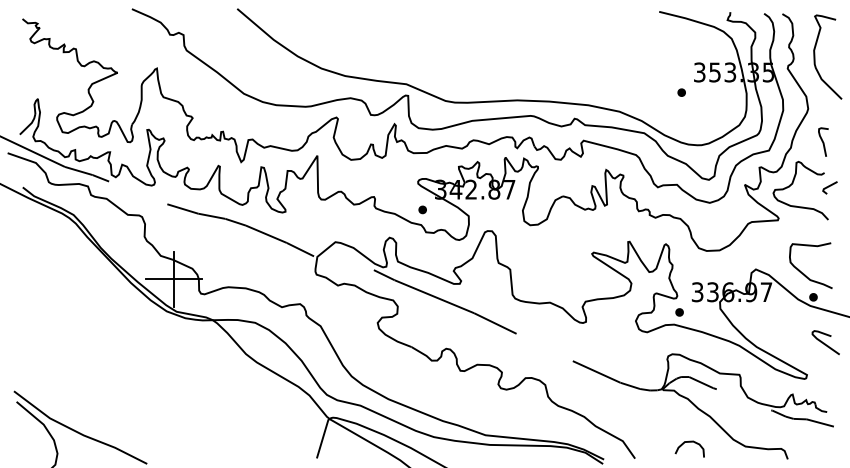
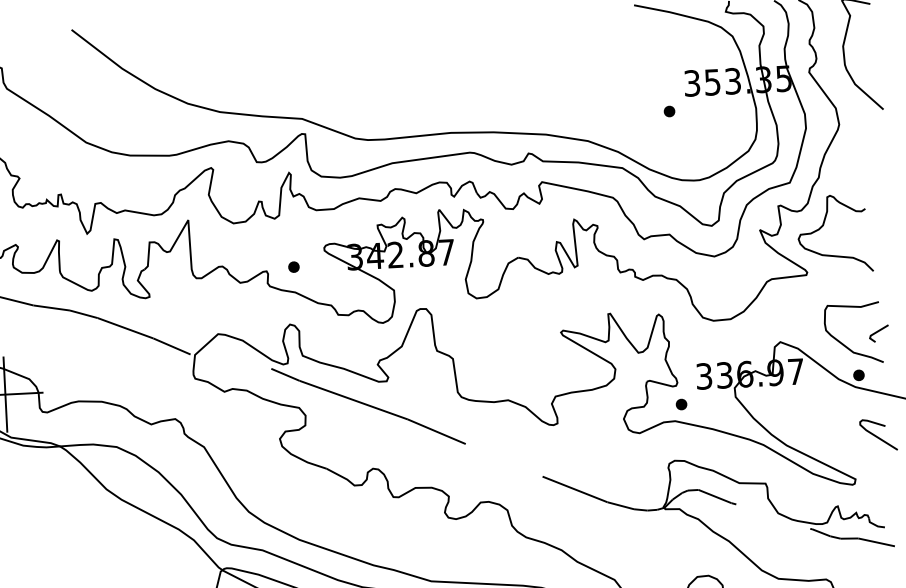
curve: (823, 141) -> (861, 167), removed
line: (829, 187) -> (878, 333), moved
part: (422, 209) -> (293, 266), moved

